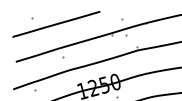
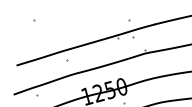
line: (56, 24) -> (59, 26), removed

